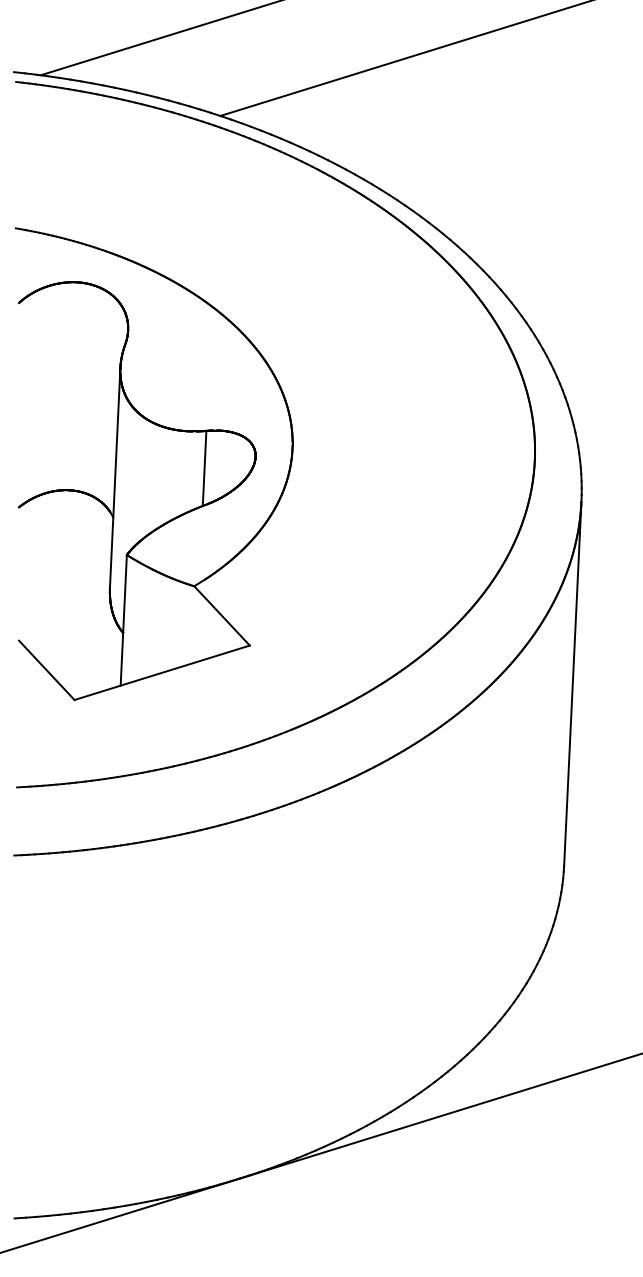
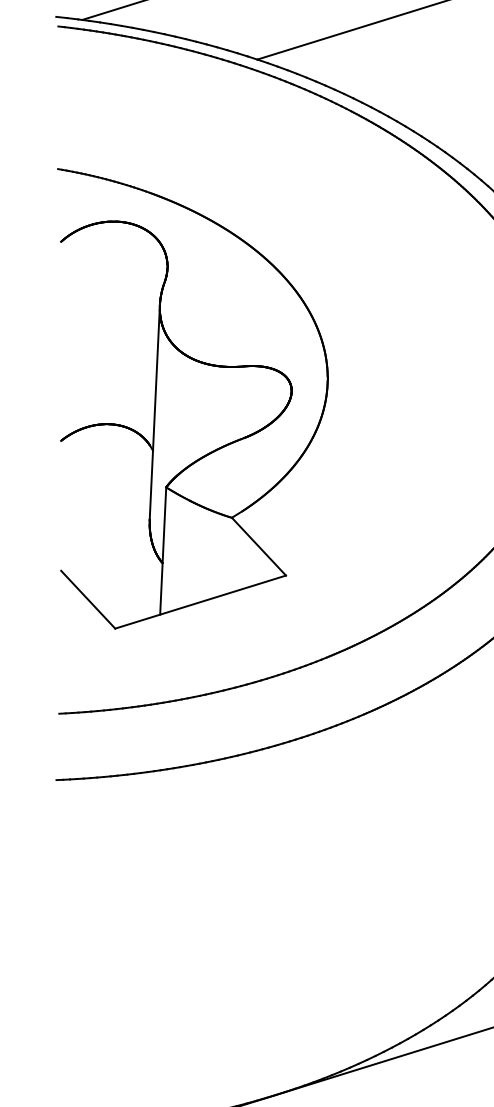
line: (204, 467) -> (241, 402), removed

